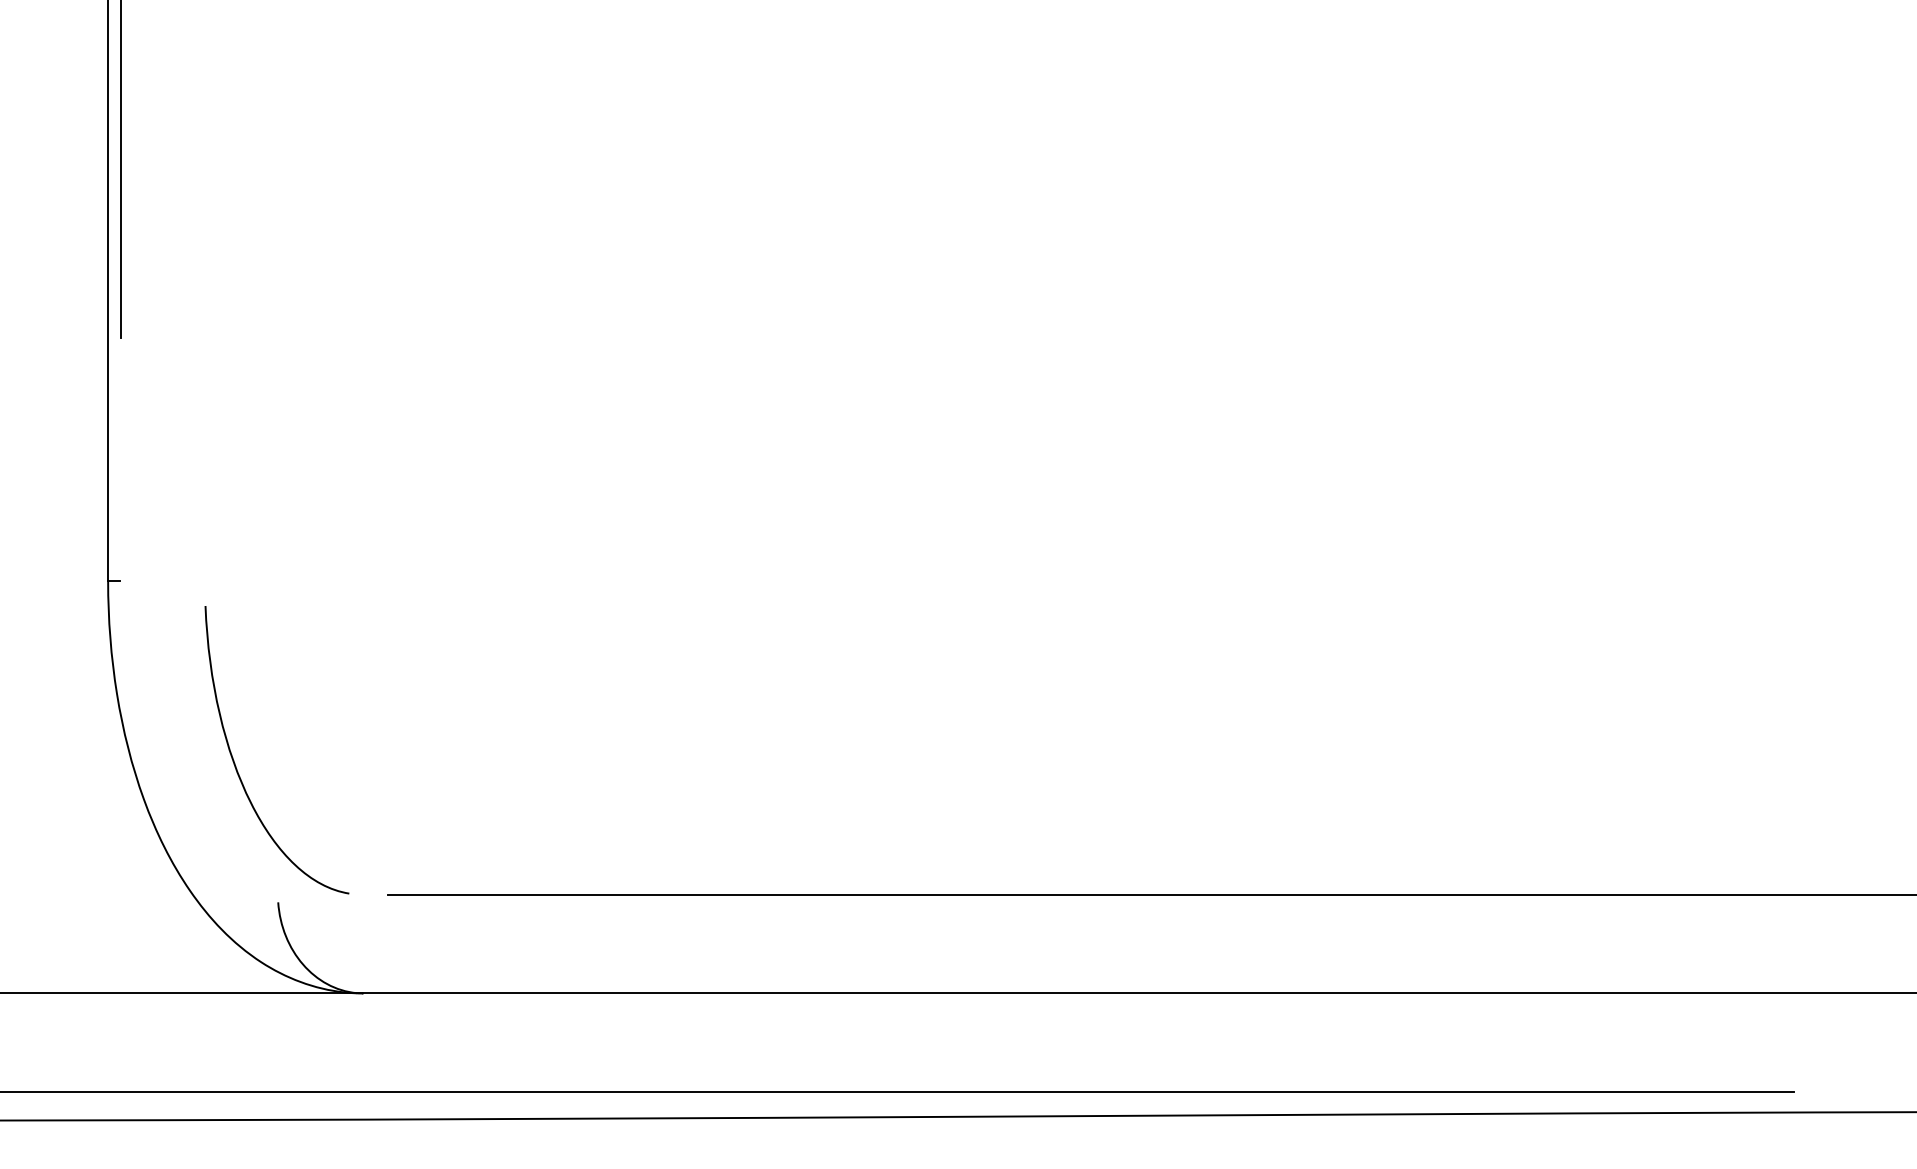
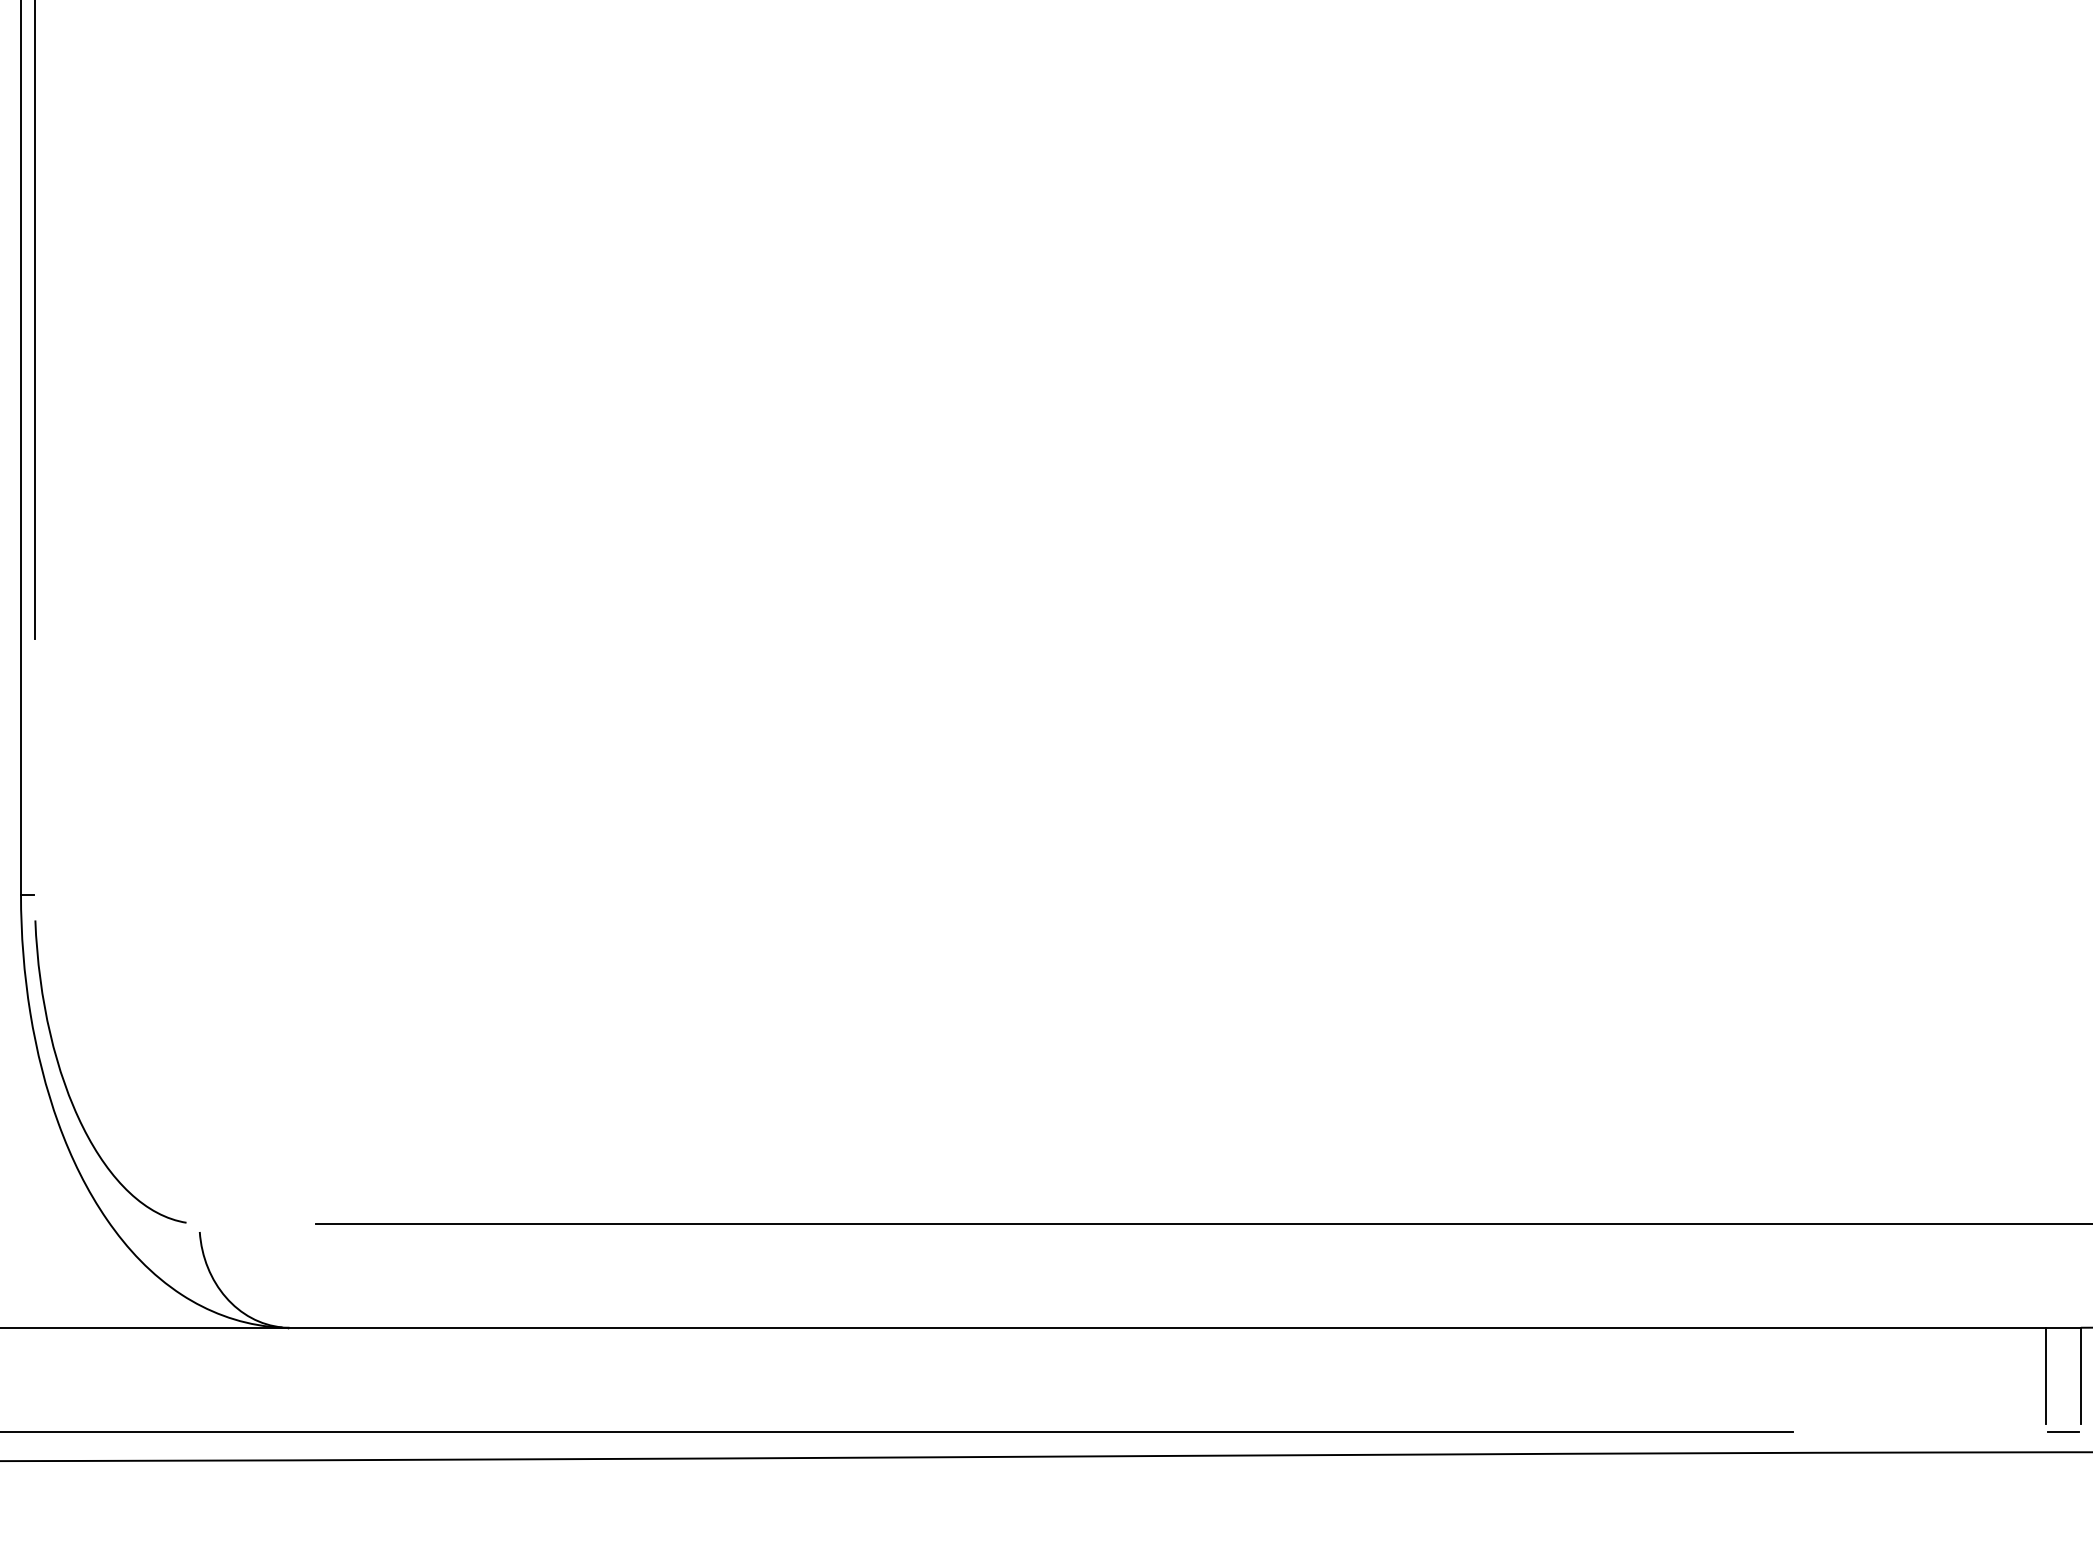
curve: (235, 762) -> (66, 1084), moved

